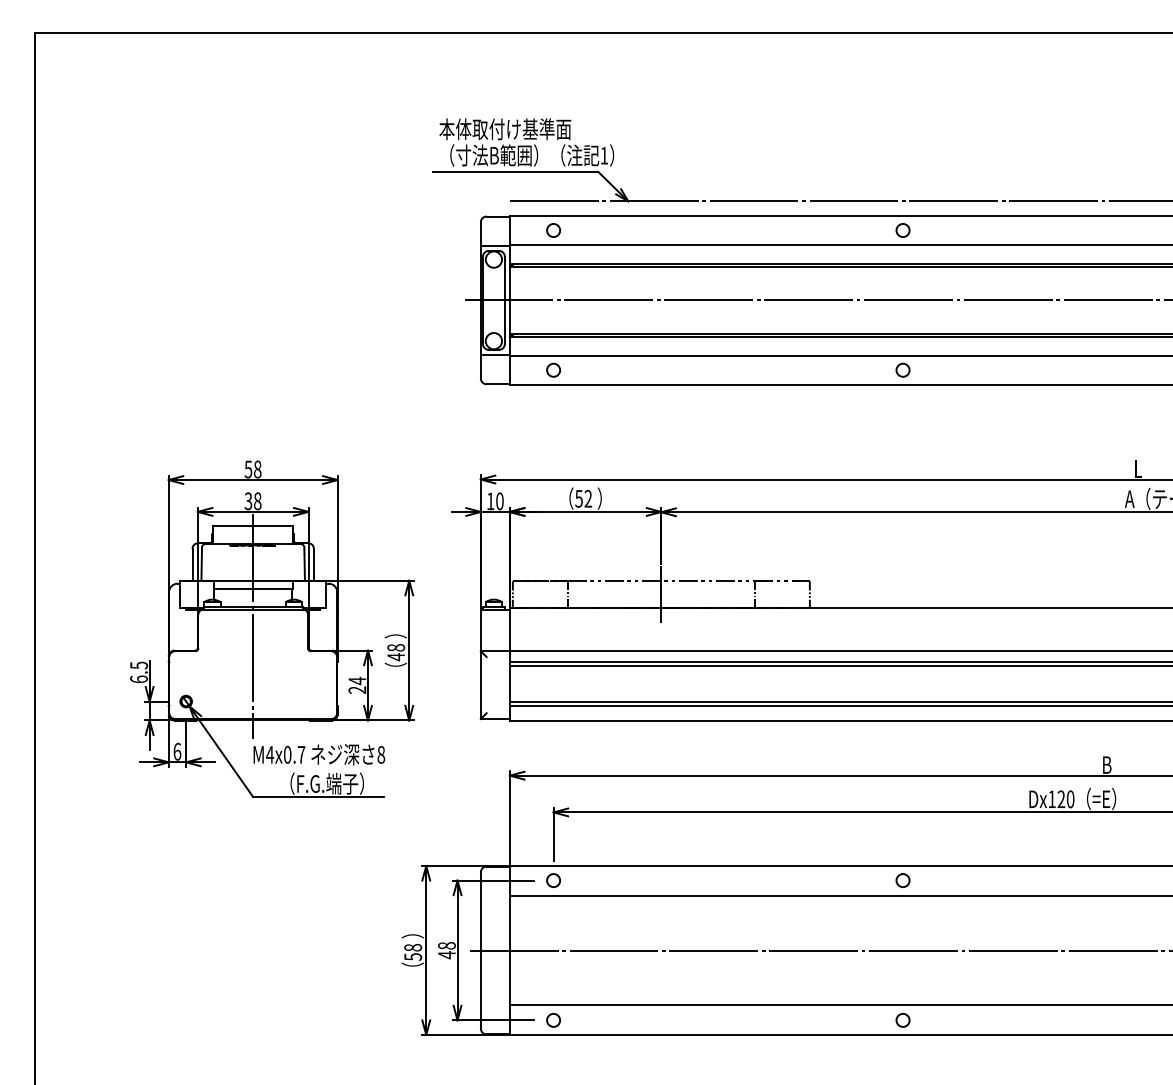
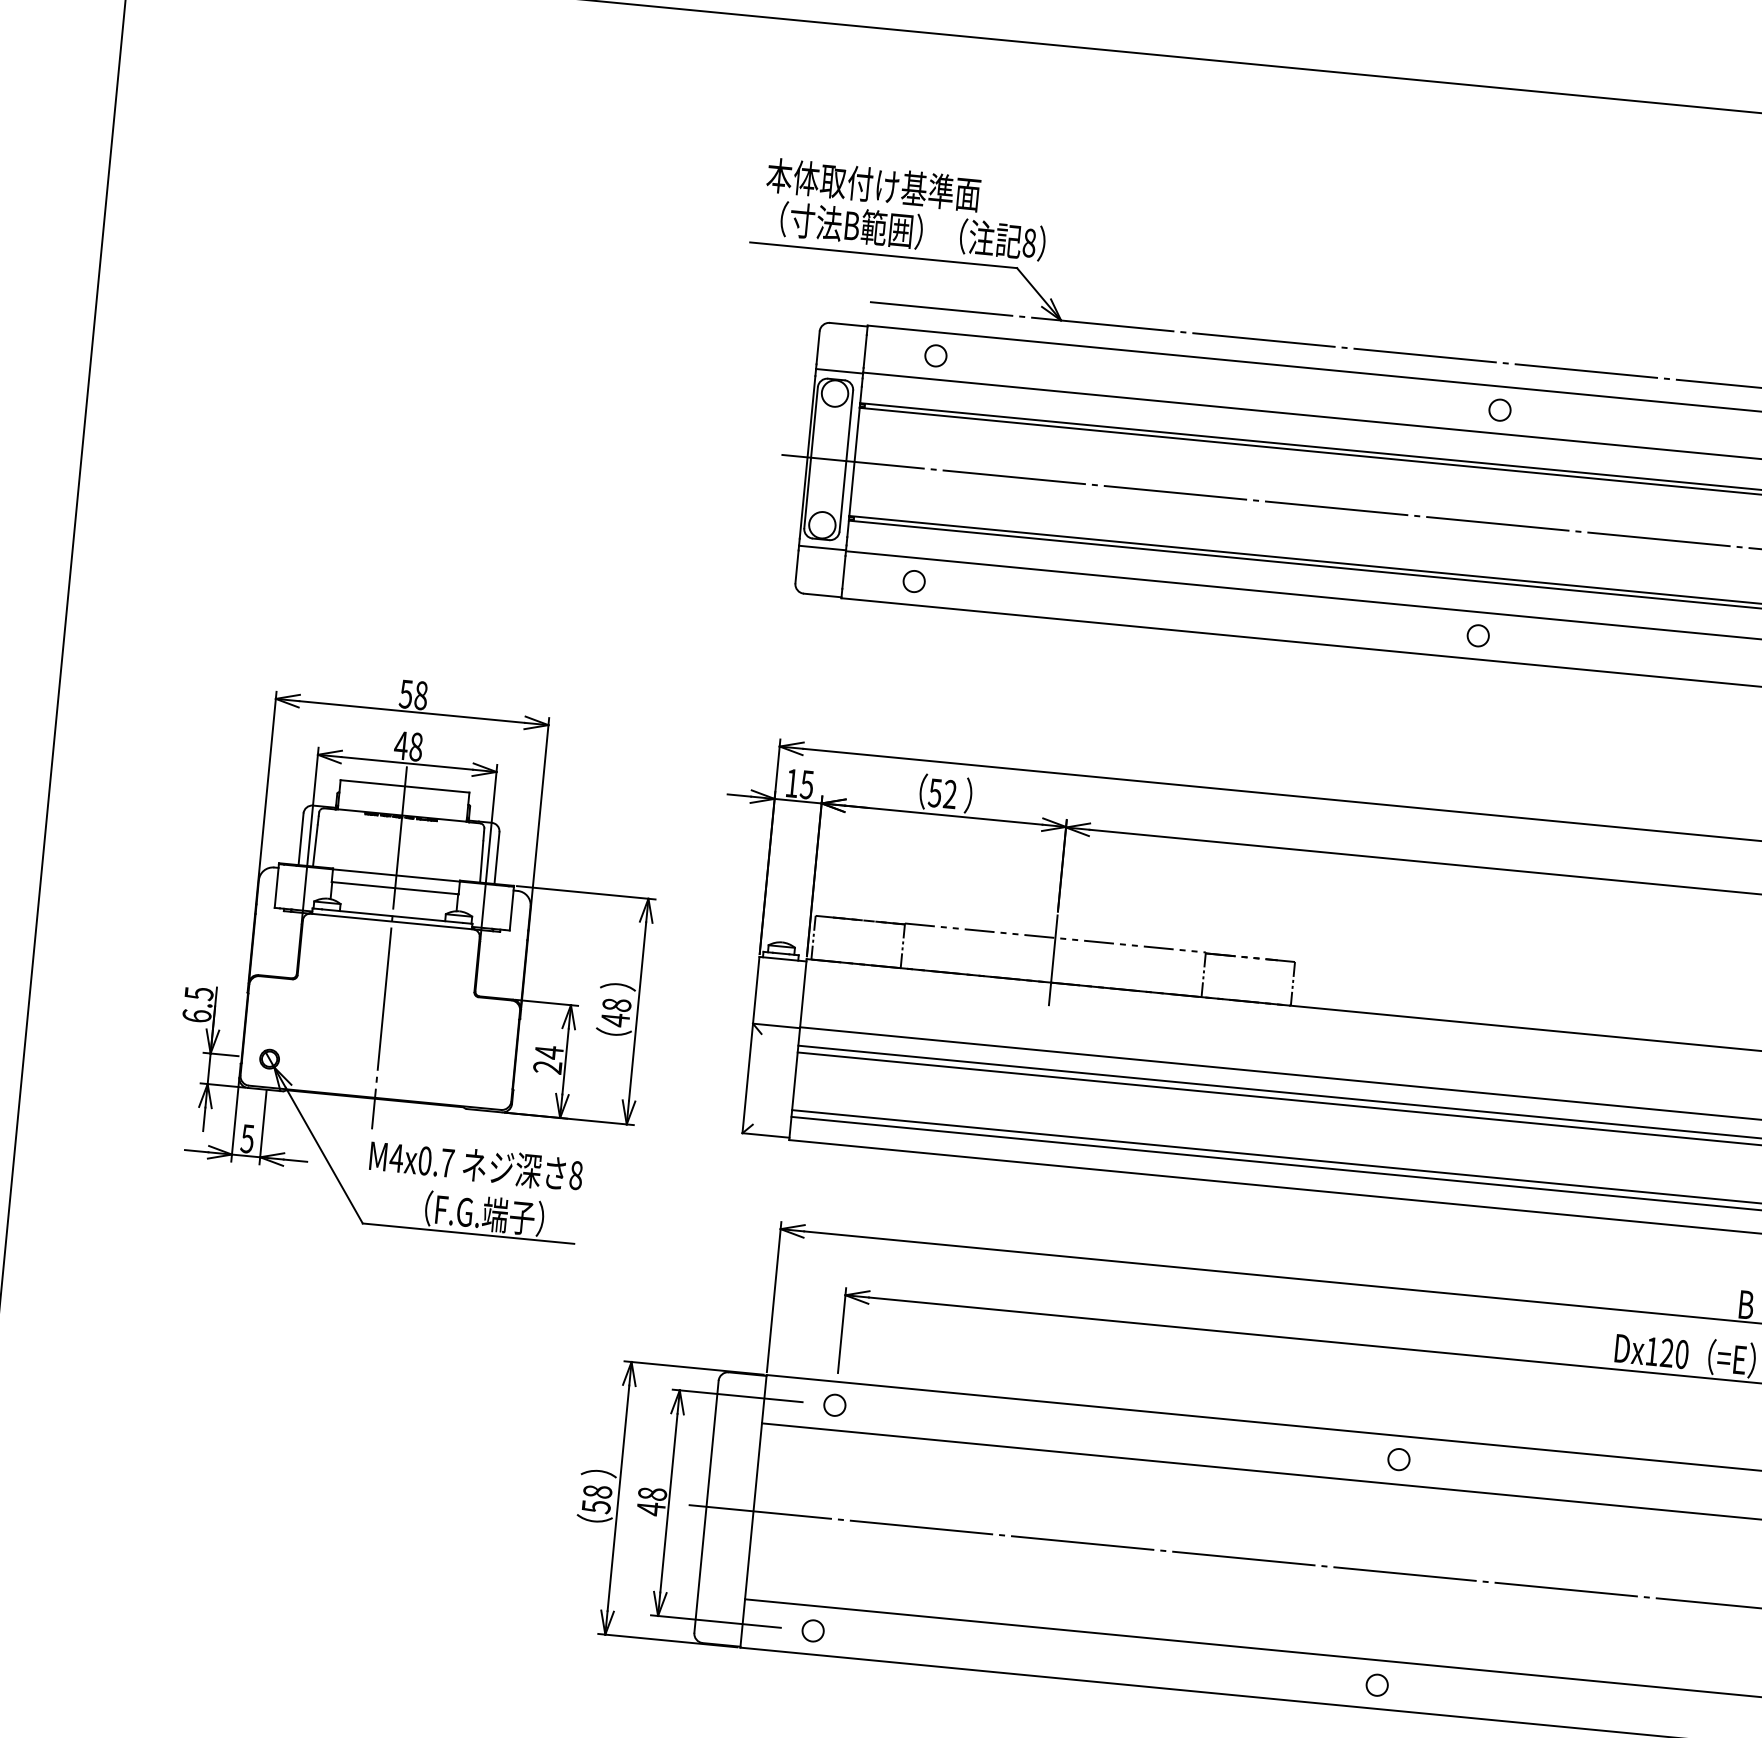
text: (604, 155) -> (1029, 242), 1 -> 8
text: (248, 501) -> (401, 745), 38 -> 48
text: (499, 501) -> (806, 784), 10 -> 15
text: (177, 751) -> (247, 1138), 6 -> 5

